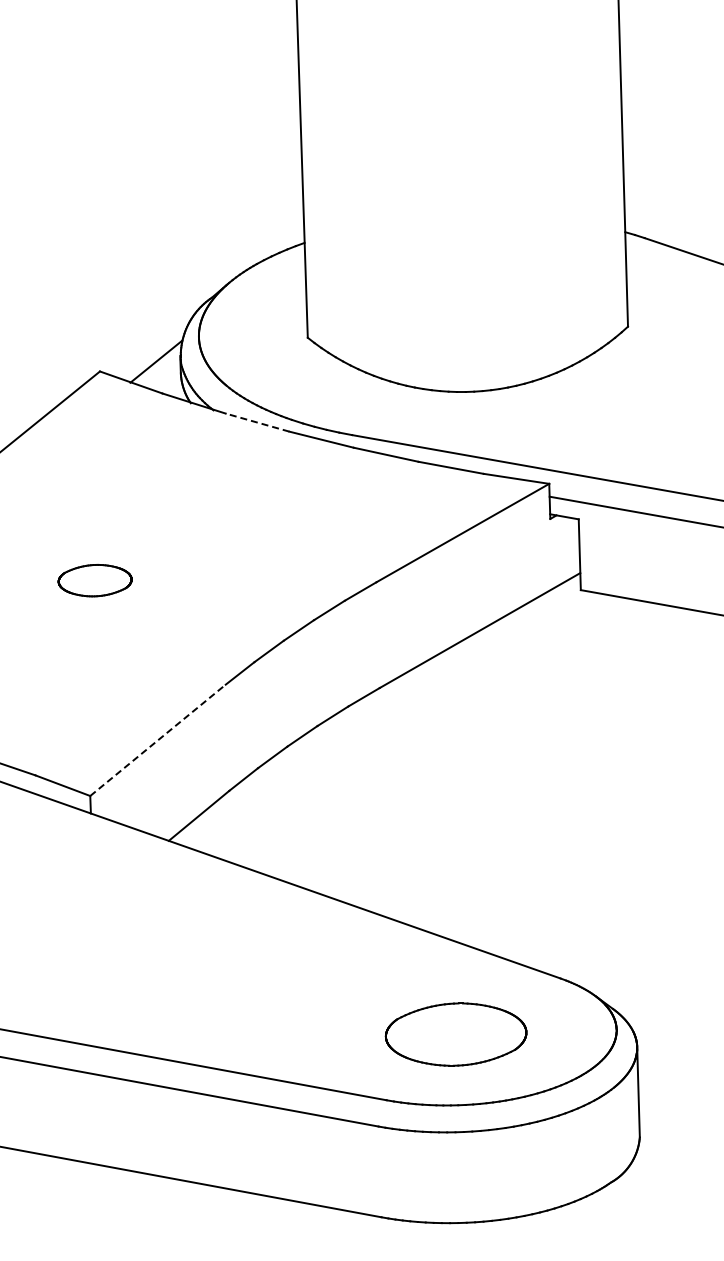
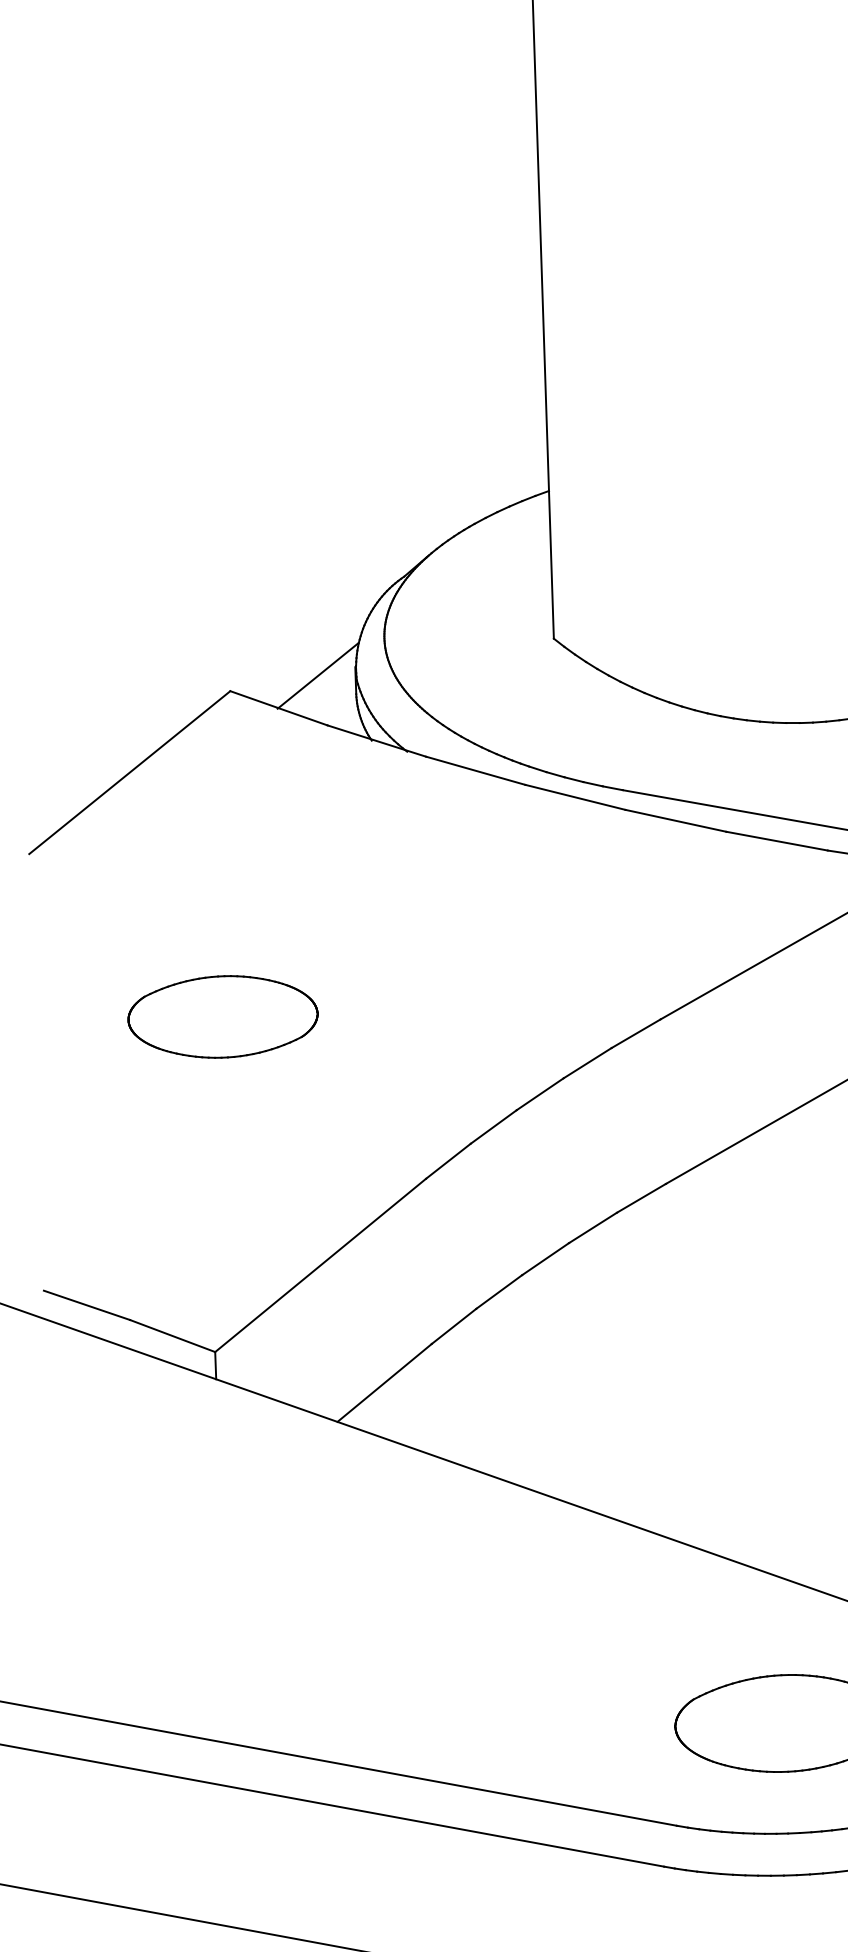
line: (257, 422) -> (475, 770), dashed -> solid
part: (94, 580) -> (221, 1016), size x1.67
line: (158, 740) -> (321, 1265), dashed -> solid

